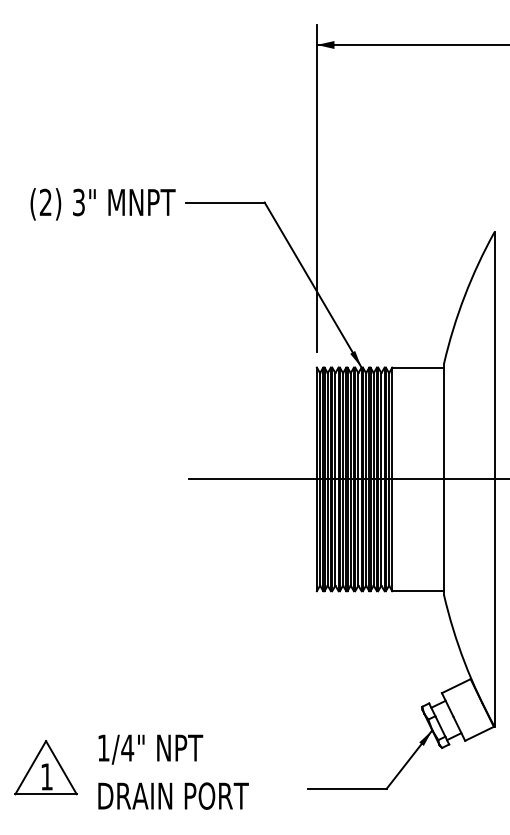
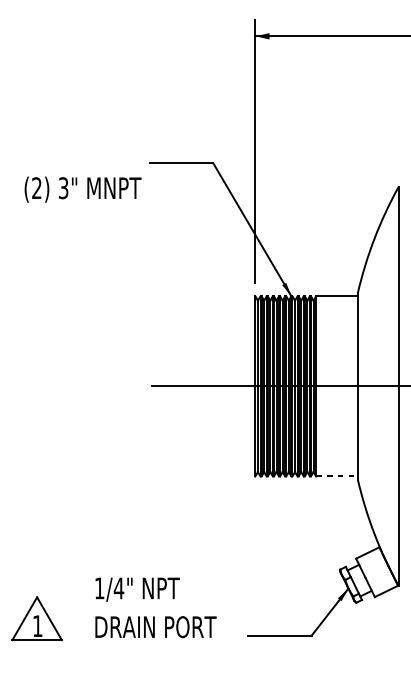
text: (102, 204) -> (82, 189), moved
line: (418, 591) -> (337, 476), solid -> dashed
text: (173, 771) -> (155, 607), moved

